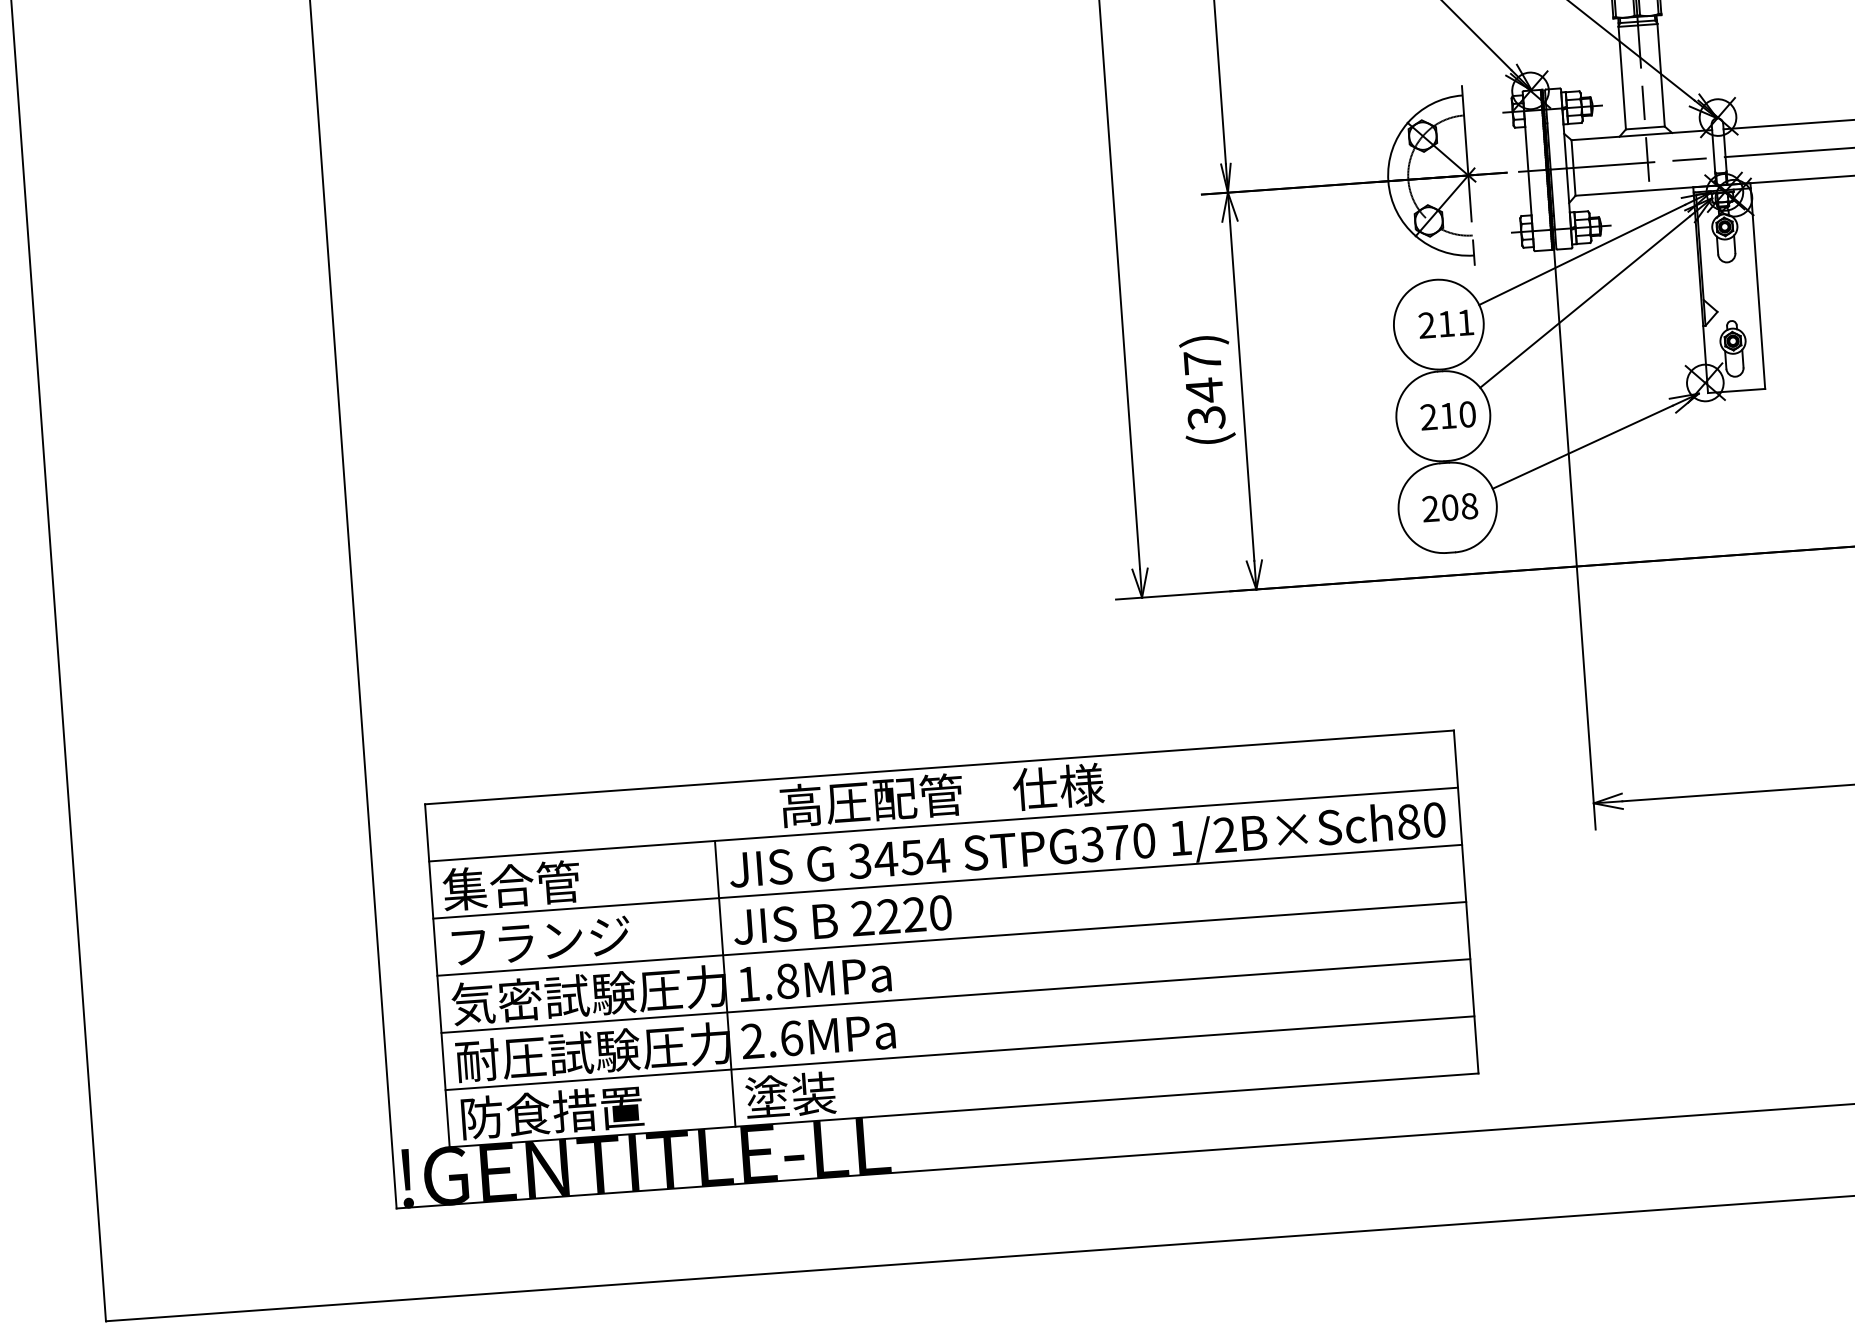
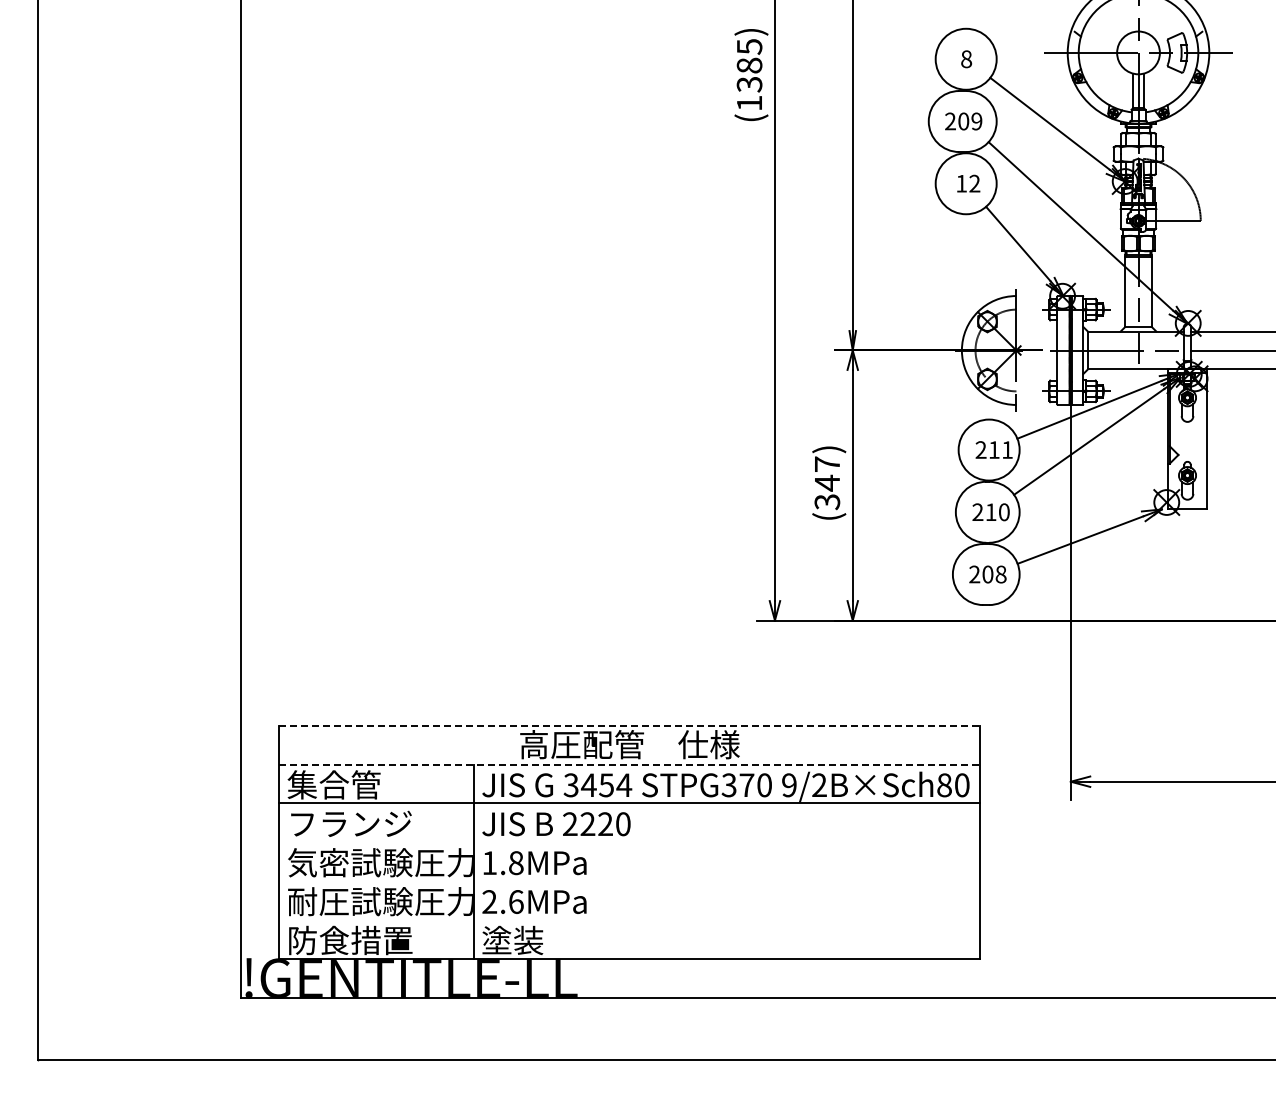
line: (940, 767) -> (630, 725), solid -> dashed
line: (944, 824) -> (630, 764), solid -> dashed
text: (1180, 838) -> (789, 785), 1/2B×Sch80 -> 9/2B×Sch80
line: (951, 939) -> (629, 842), removed
line: (955, 996) -> (629, 881), removed
line: (959, 1053) -> (629, 920), removed

